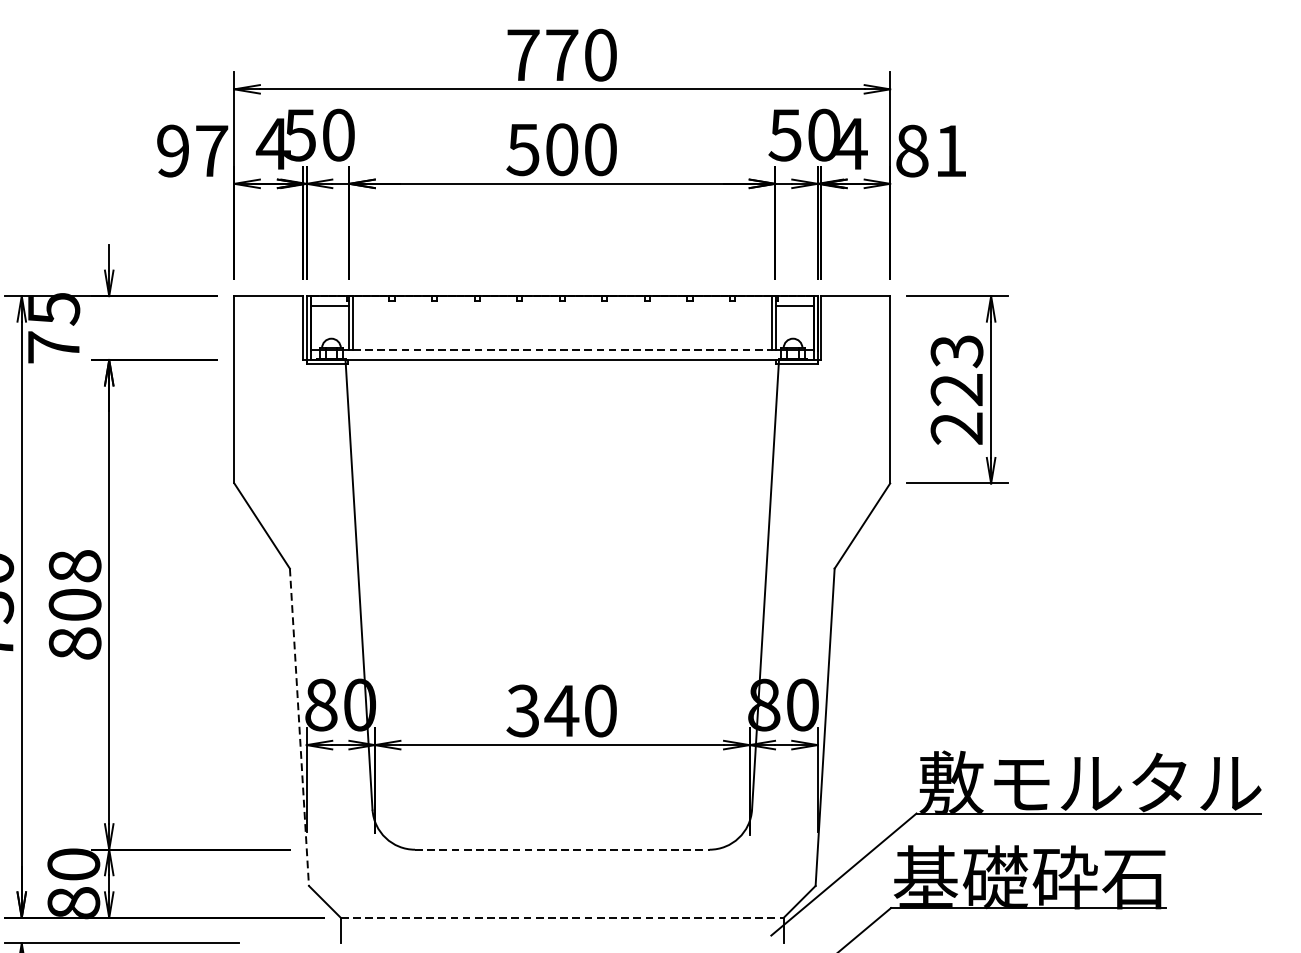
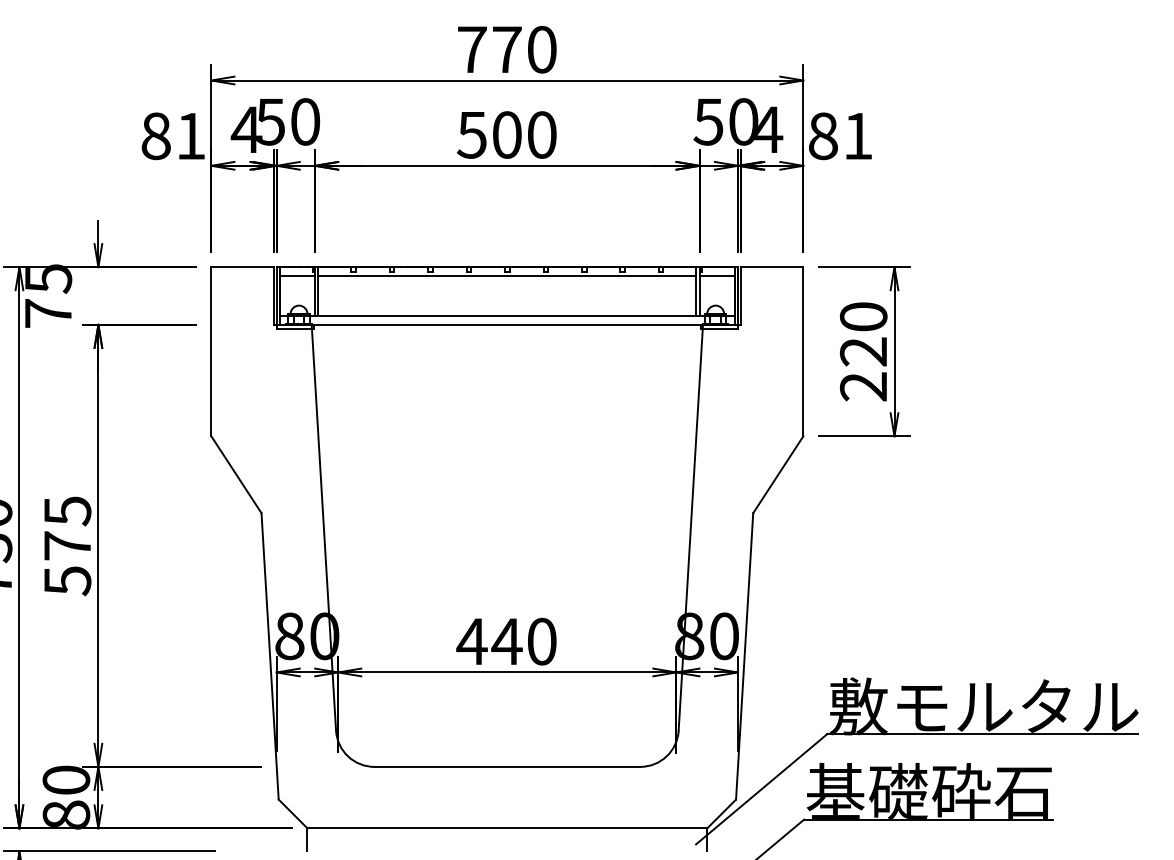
text: (192, 151) -> (173, 136), 97 -> 81
line: (562, 306) -> (507, 276), added
line: (562, 349) -> (507, 315), dashed -> solid
text: (956, 351) -> (863, 317), 223 -> 220
text: (74, 605) -> (67, 546), 808 -> 575
text: (522, 710) -> (471, 641), 340 -> 440
line: (299, 727) -> (270, 656), dashed -> solid
line: (562, 849) -> (507, 766), dashed -> solid
line: (562, 917) -> (507, 828), dashed -> solid

